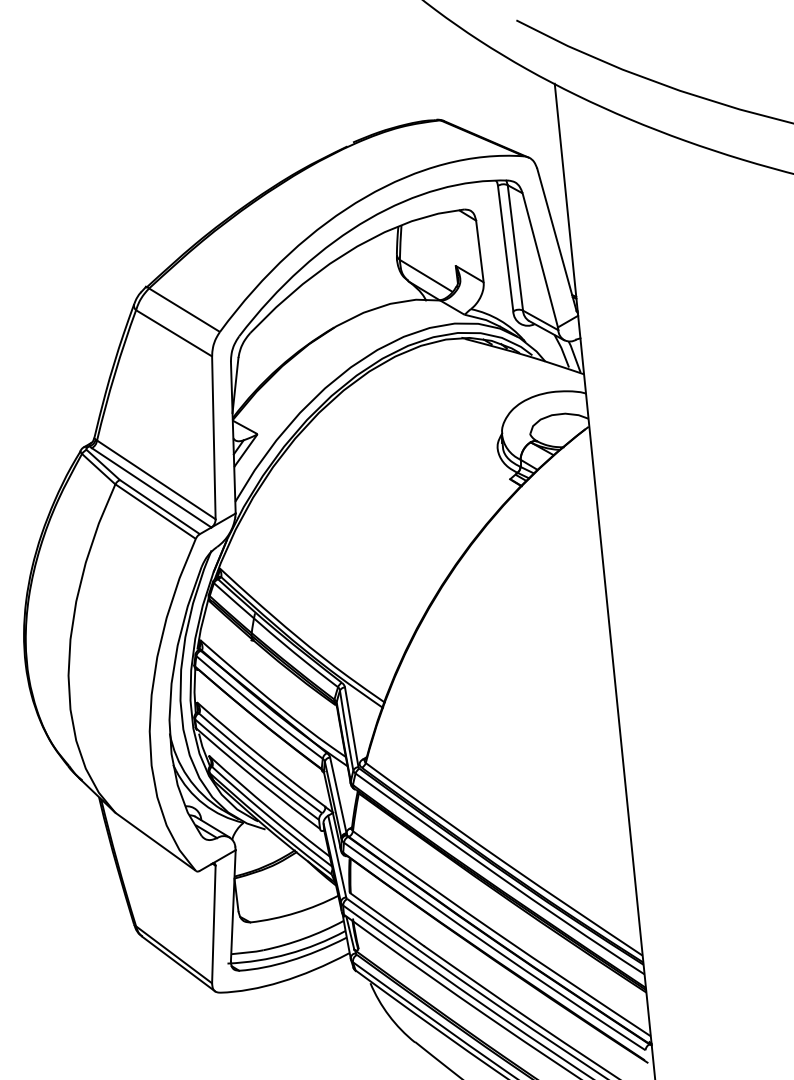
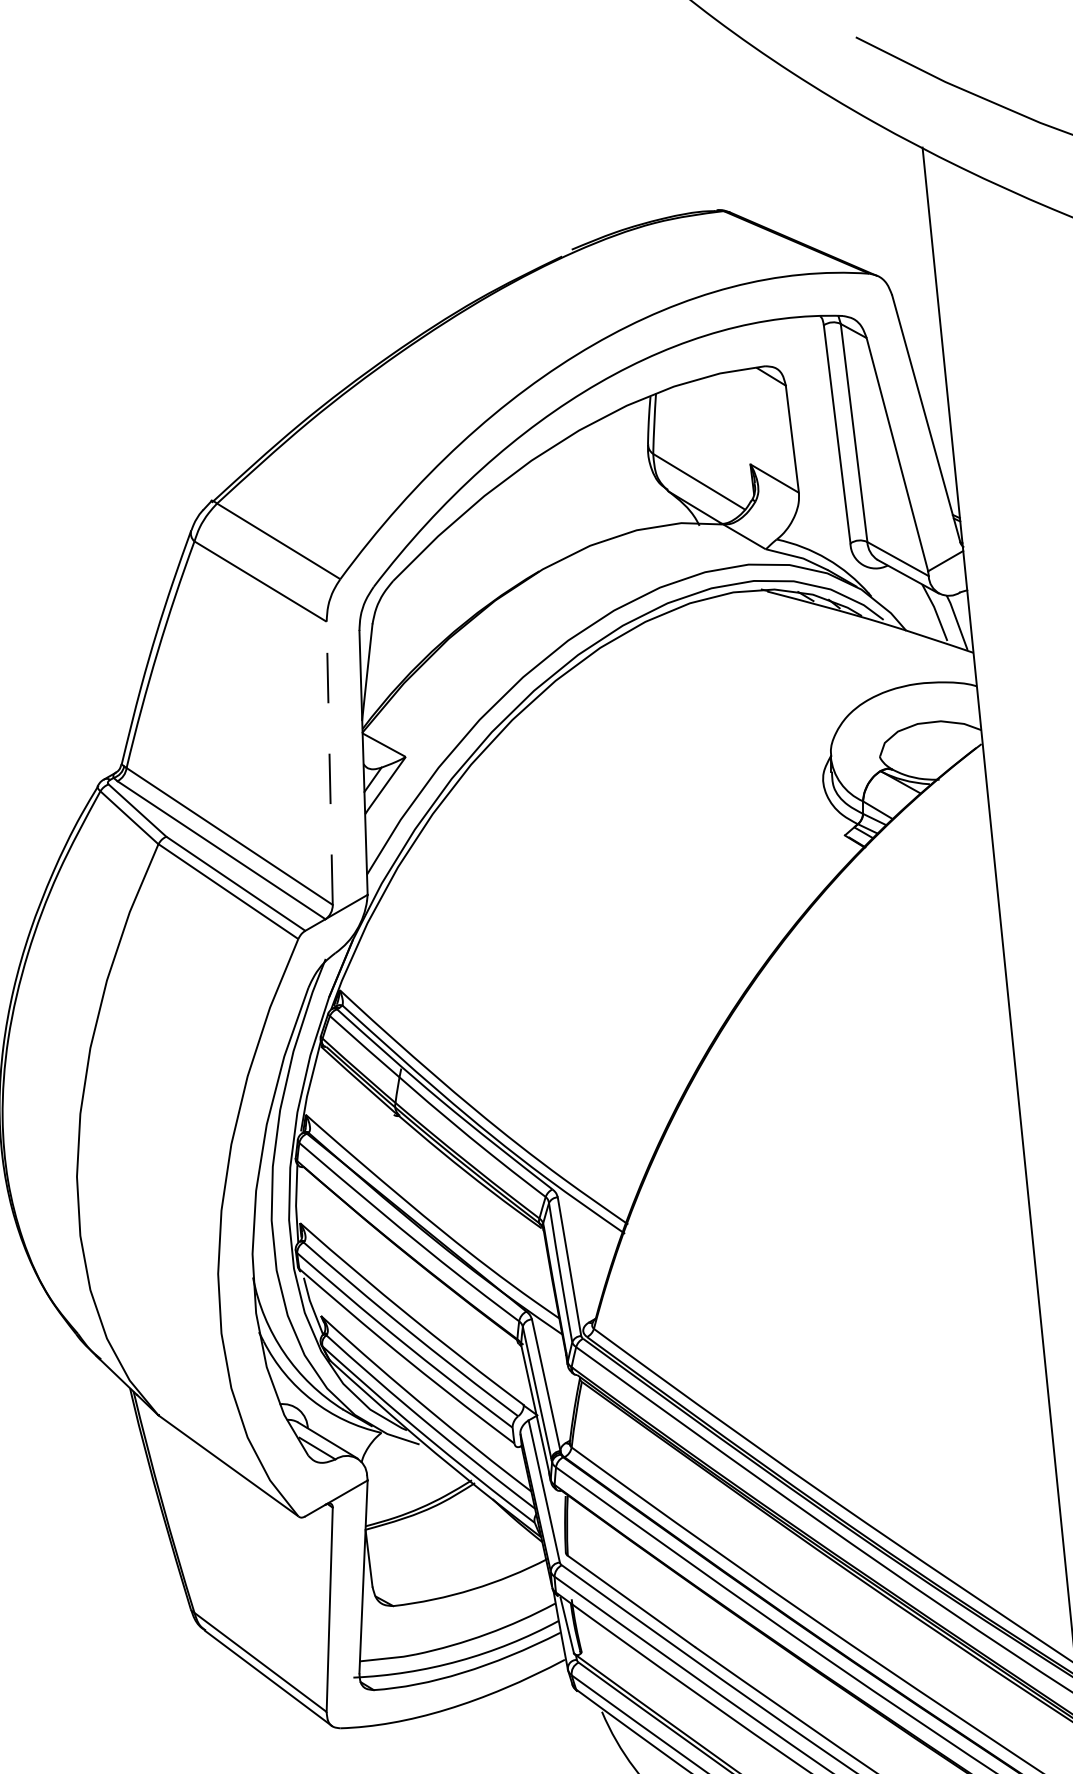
line: (213, 437) -> (329, 762), solid -> dashed

